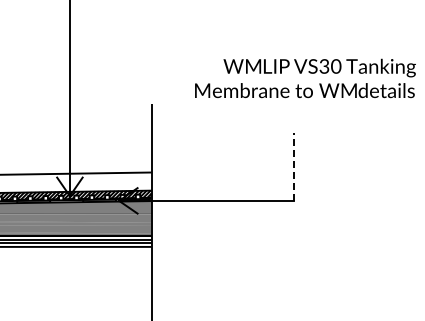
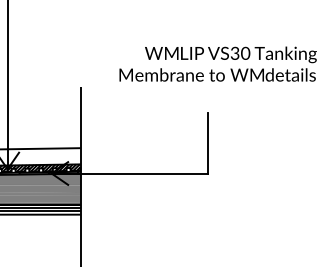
line: (293, 166) -> (207, 142), dashed -> solid

